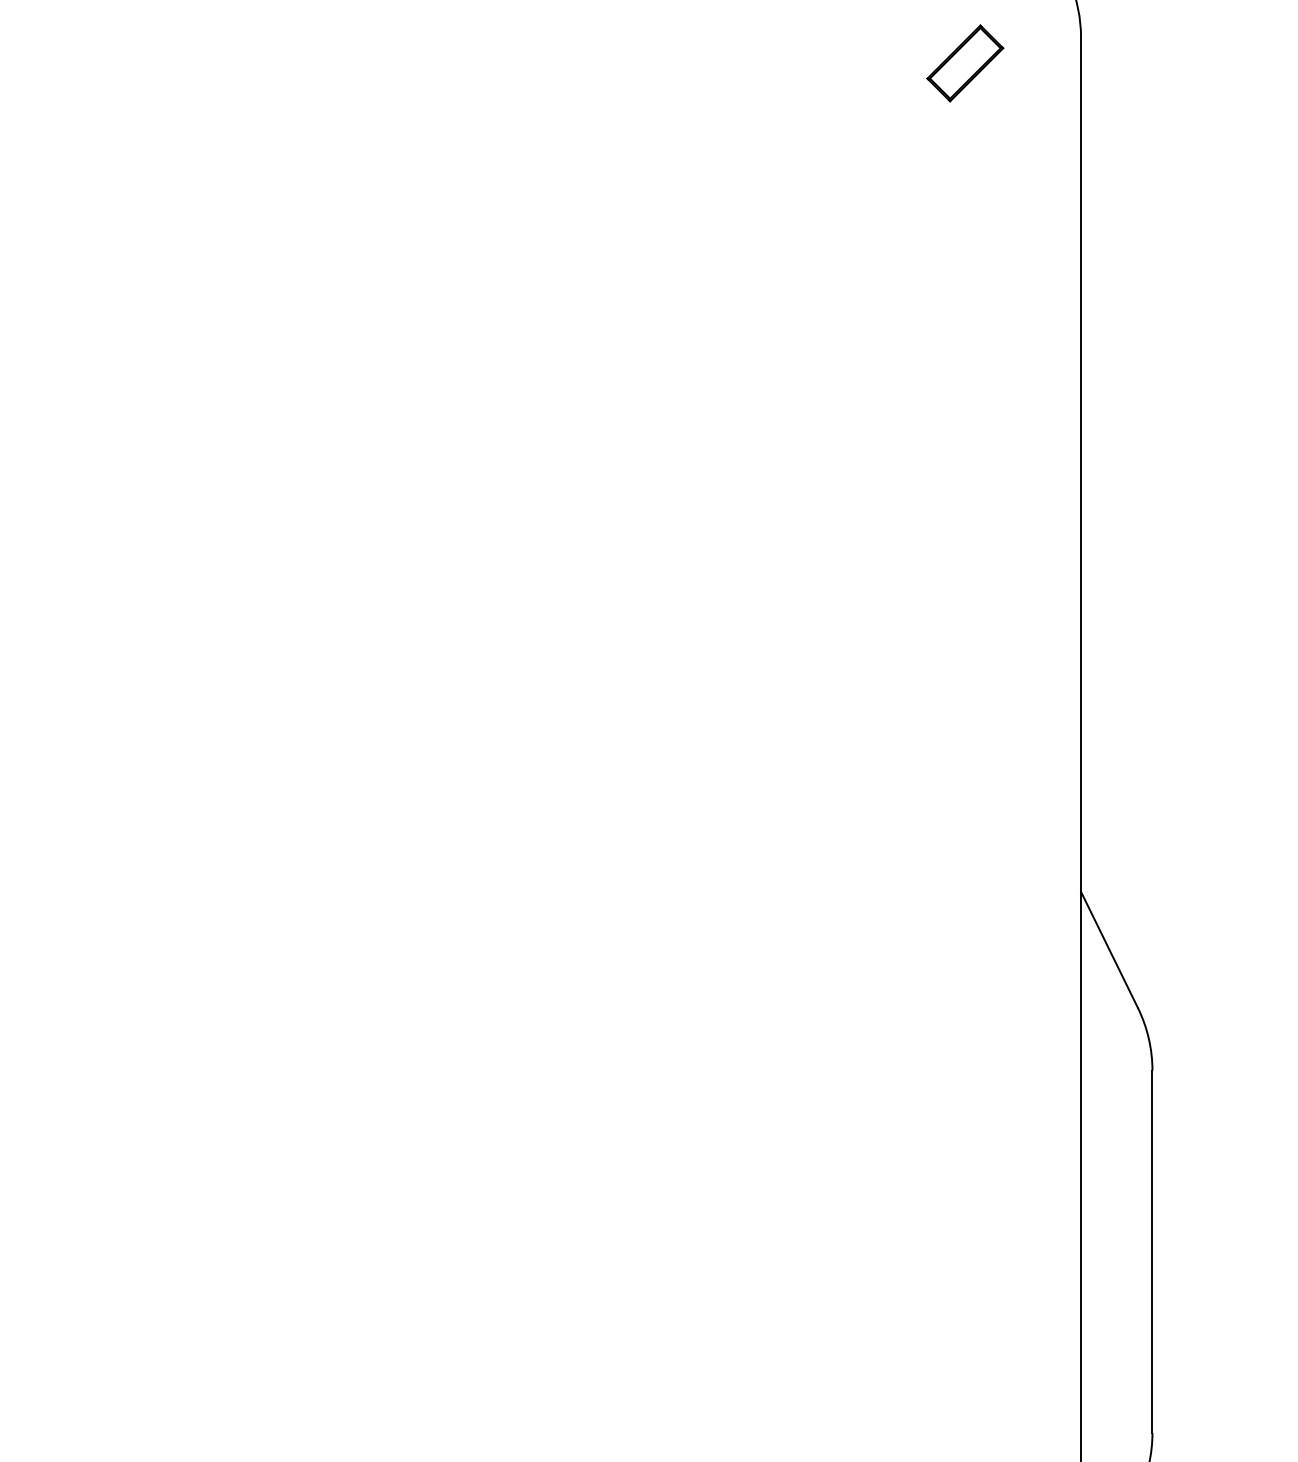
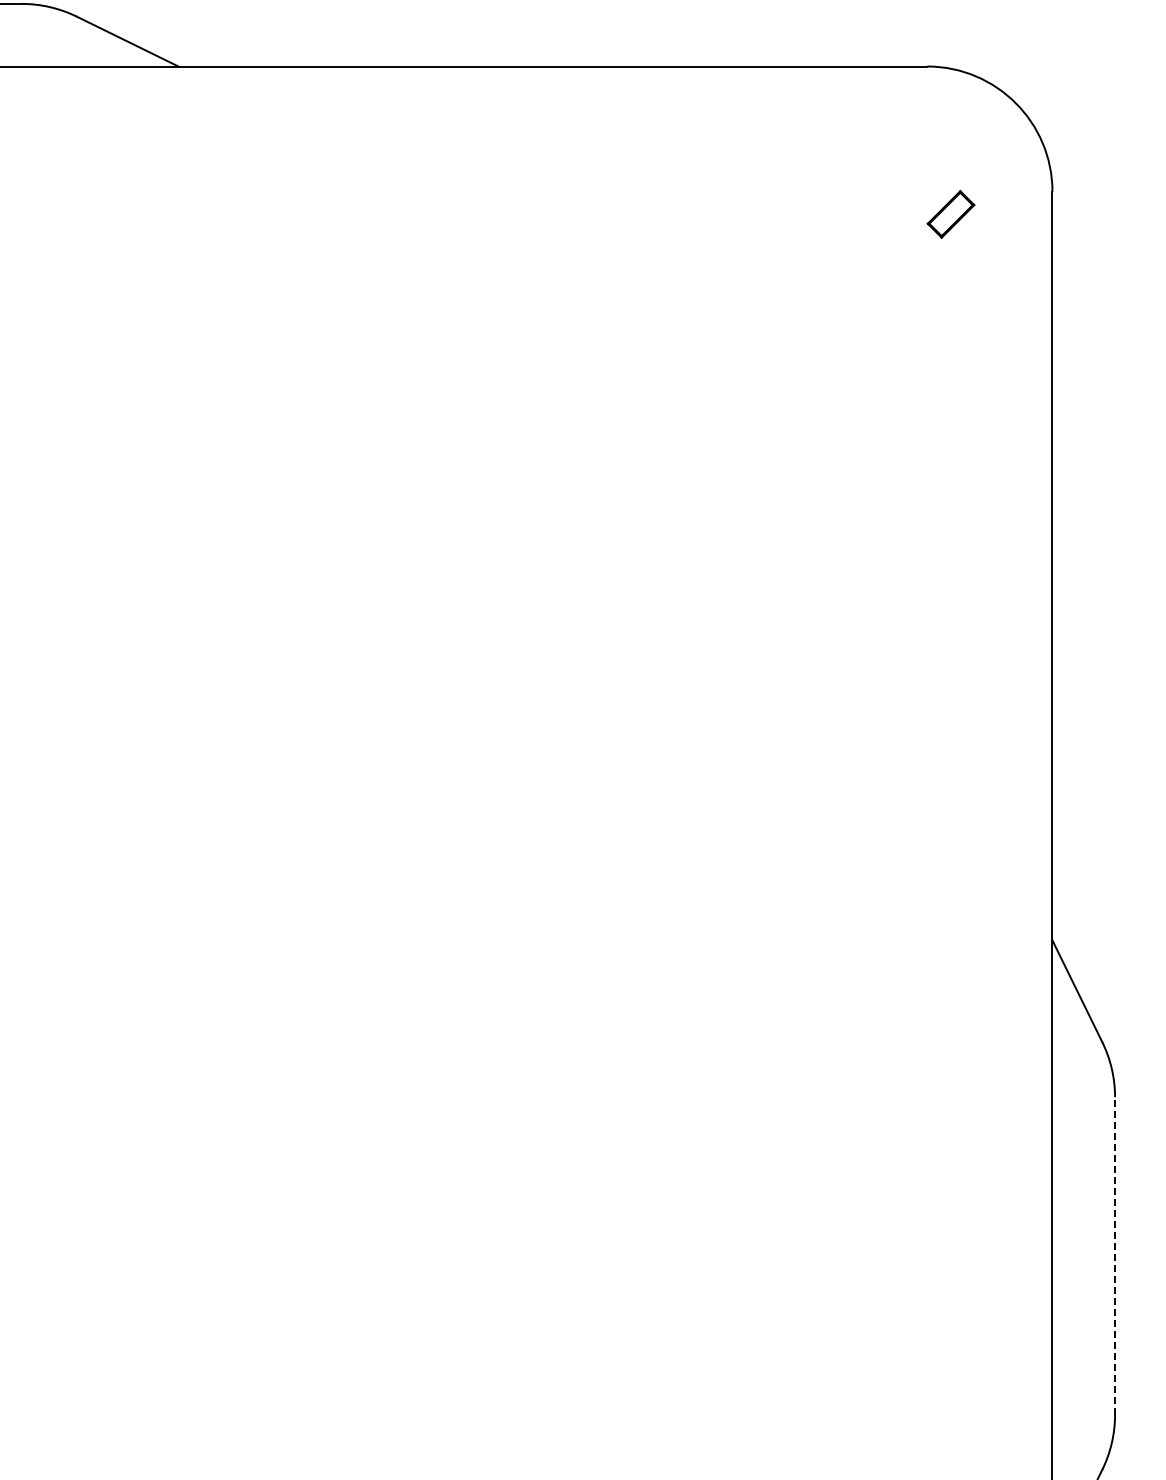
part: (964, 63) -> (950, 214), size x0.7
line: (1152, 1252) -> (1115, 1256), solid -> dashed

